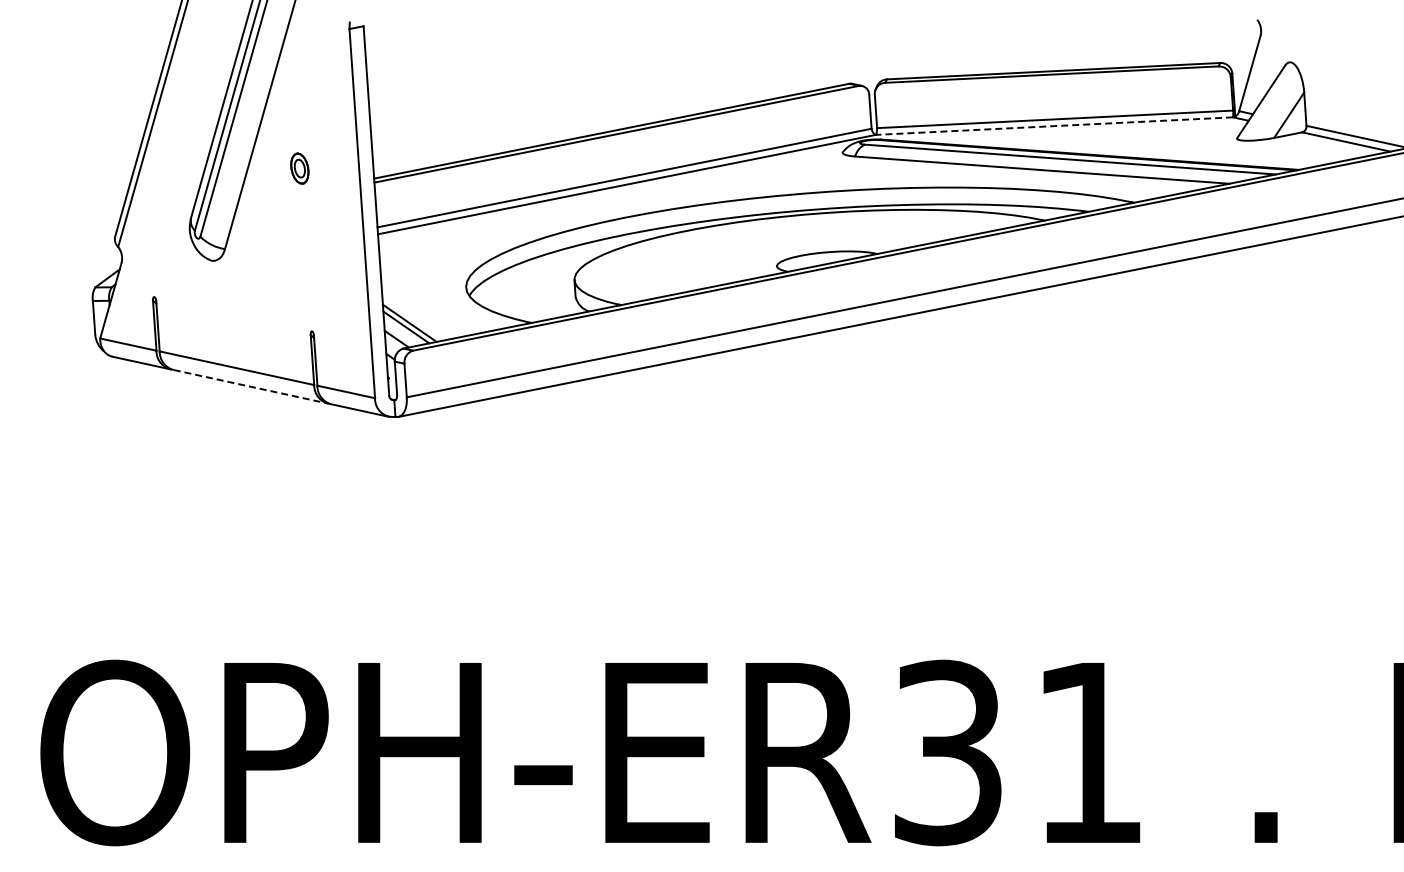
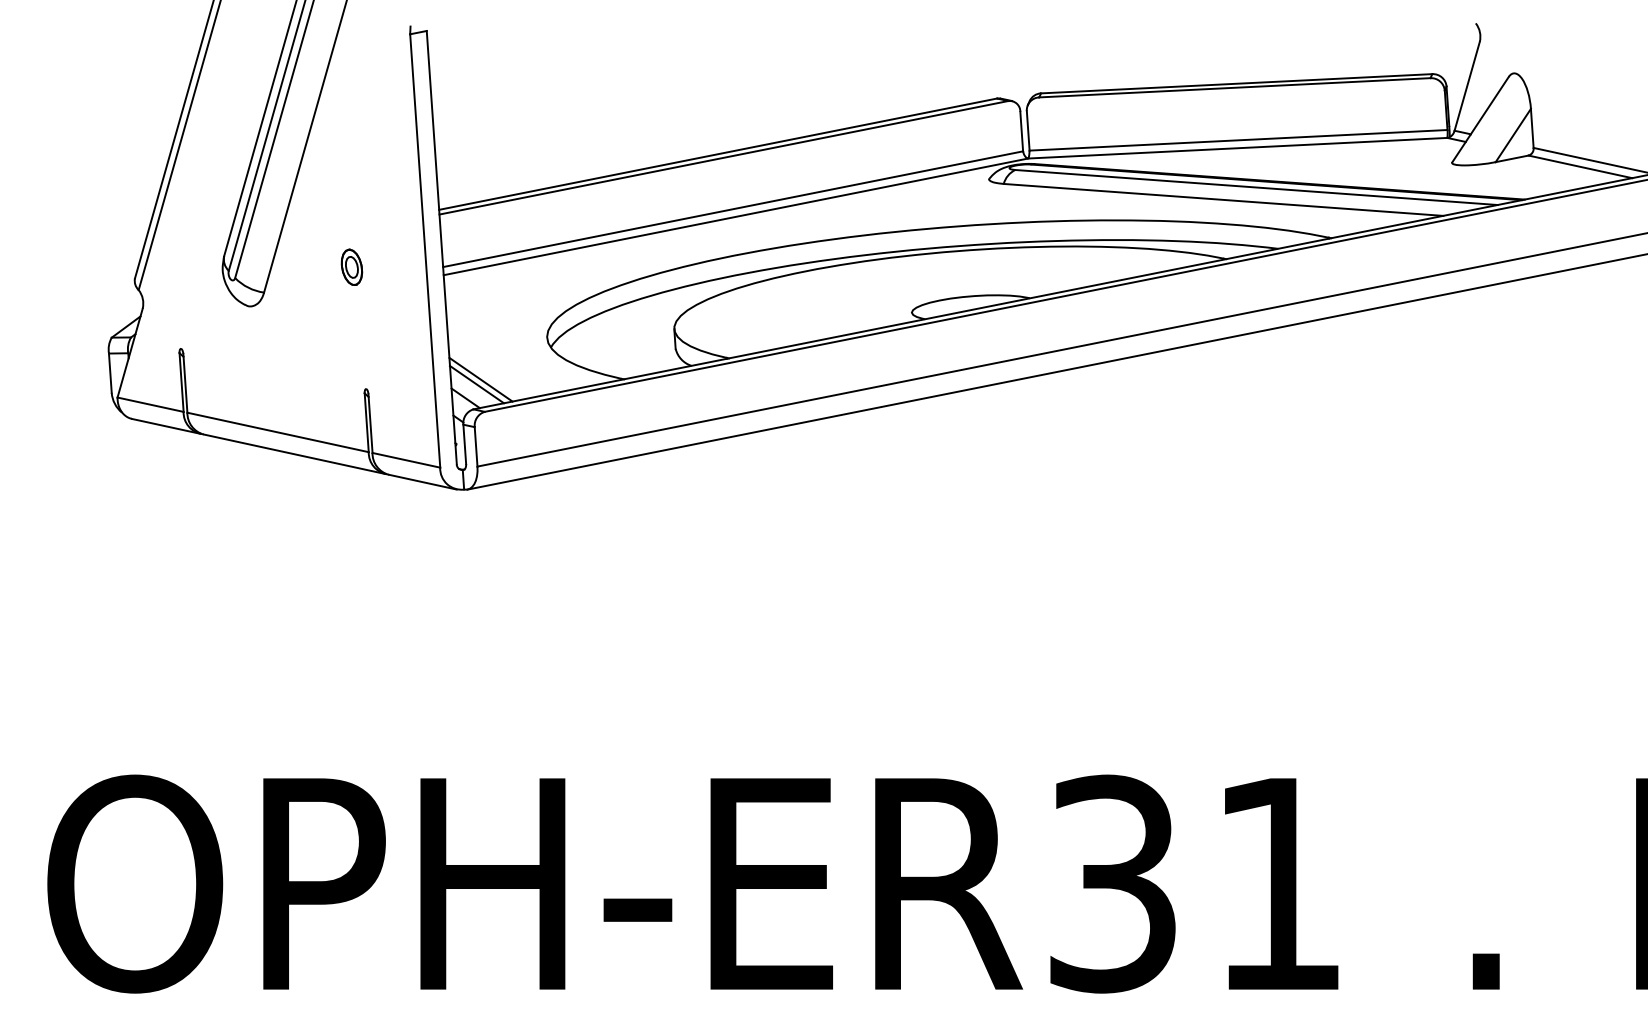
line: (1054, 126) -> (1237, 148), dashed -> solid
part: (299, 168) -> (351, 267), moved
line: (251, 386) -> (295, 453), dashed -> solid

